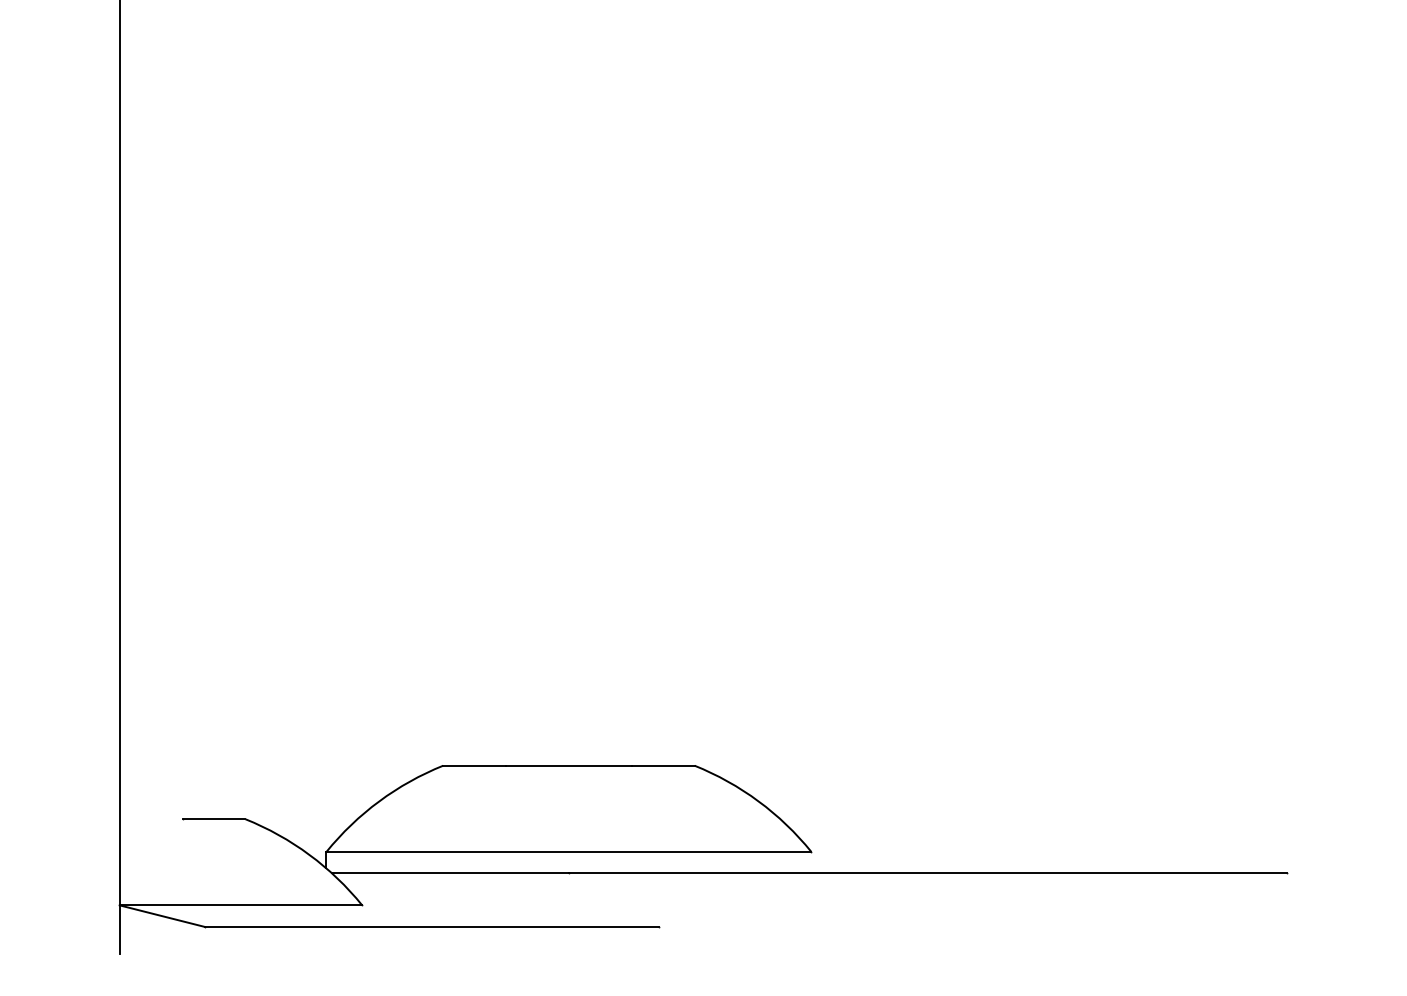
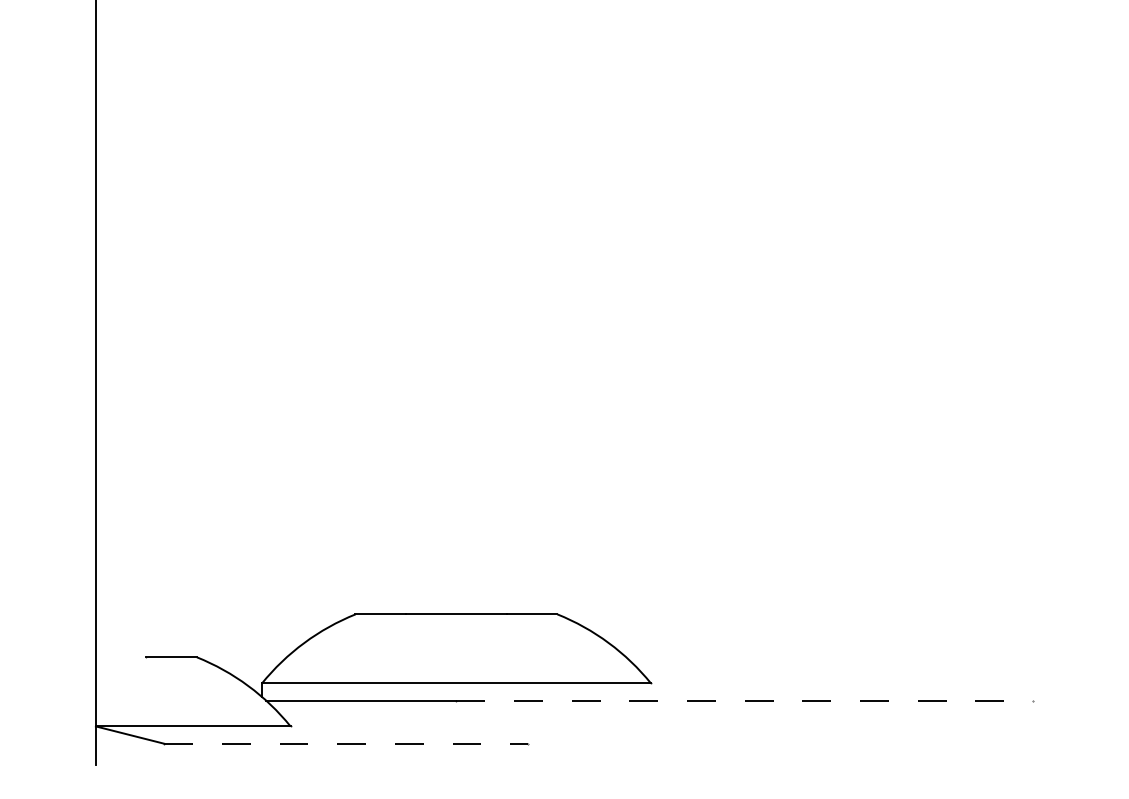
line: (929, 873) -> (745, 700), solid -> dashed
line: (431, 926) -> (346, 743), solid -> dashed

